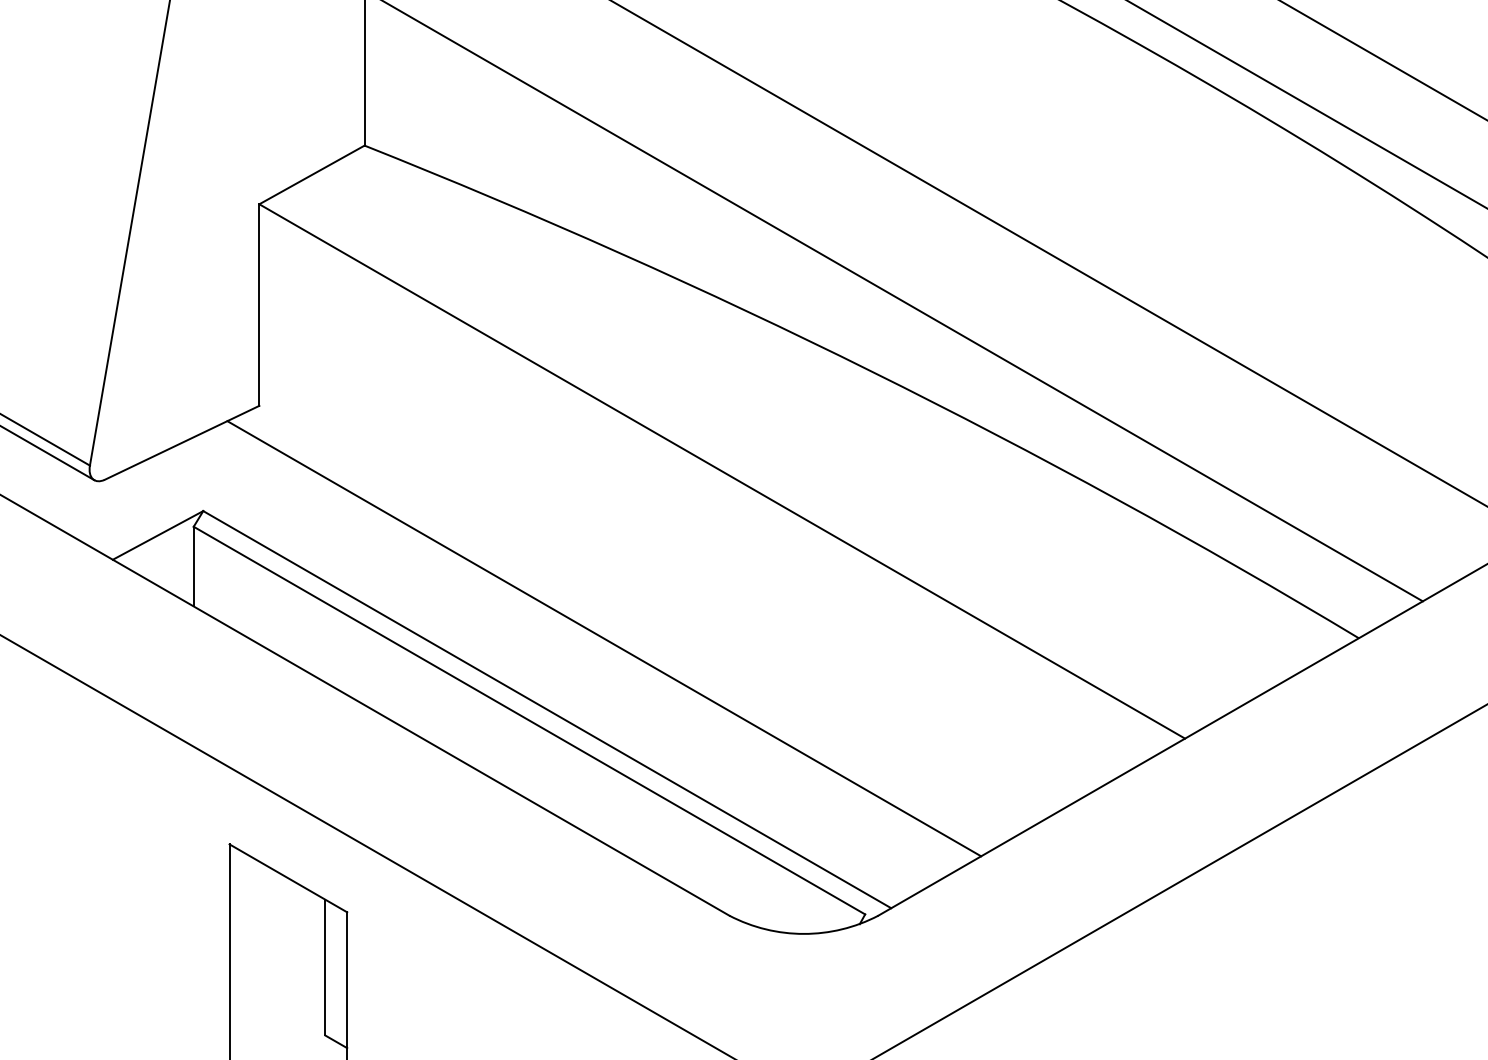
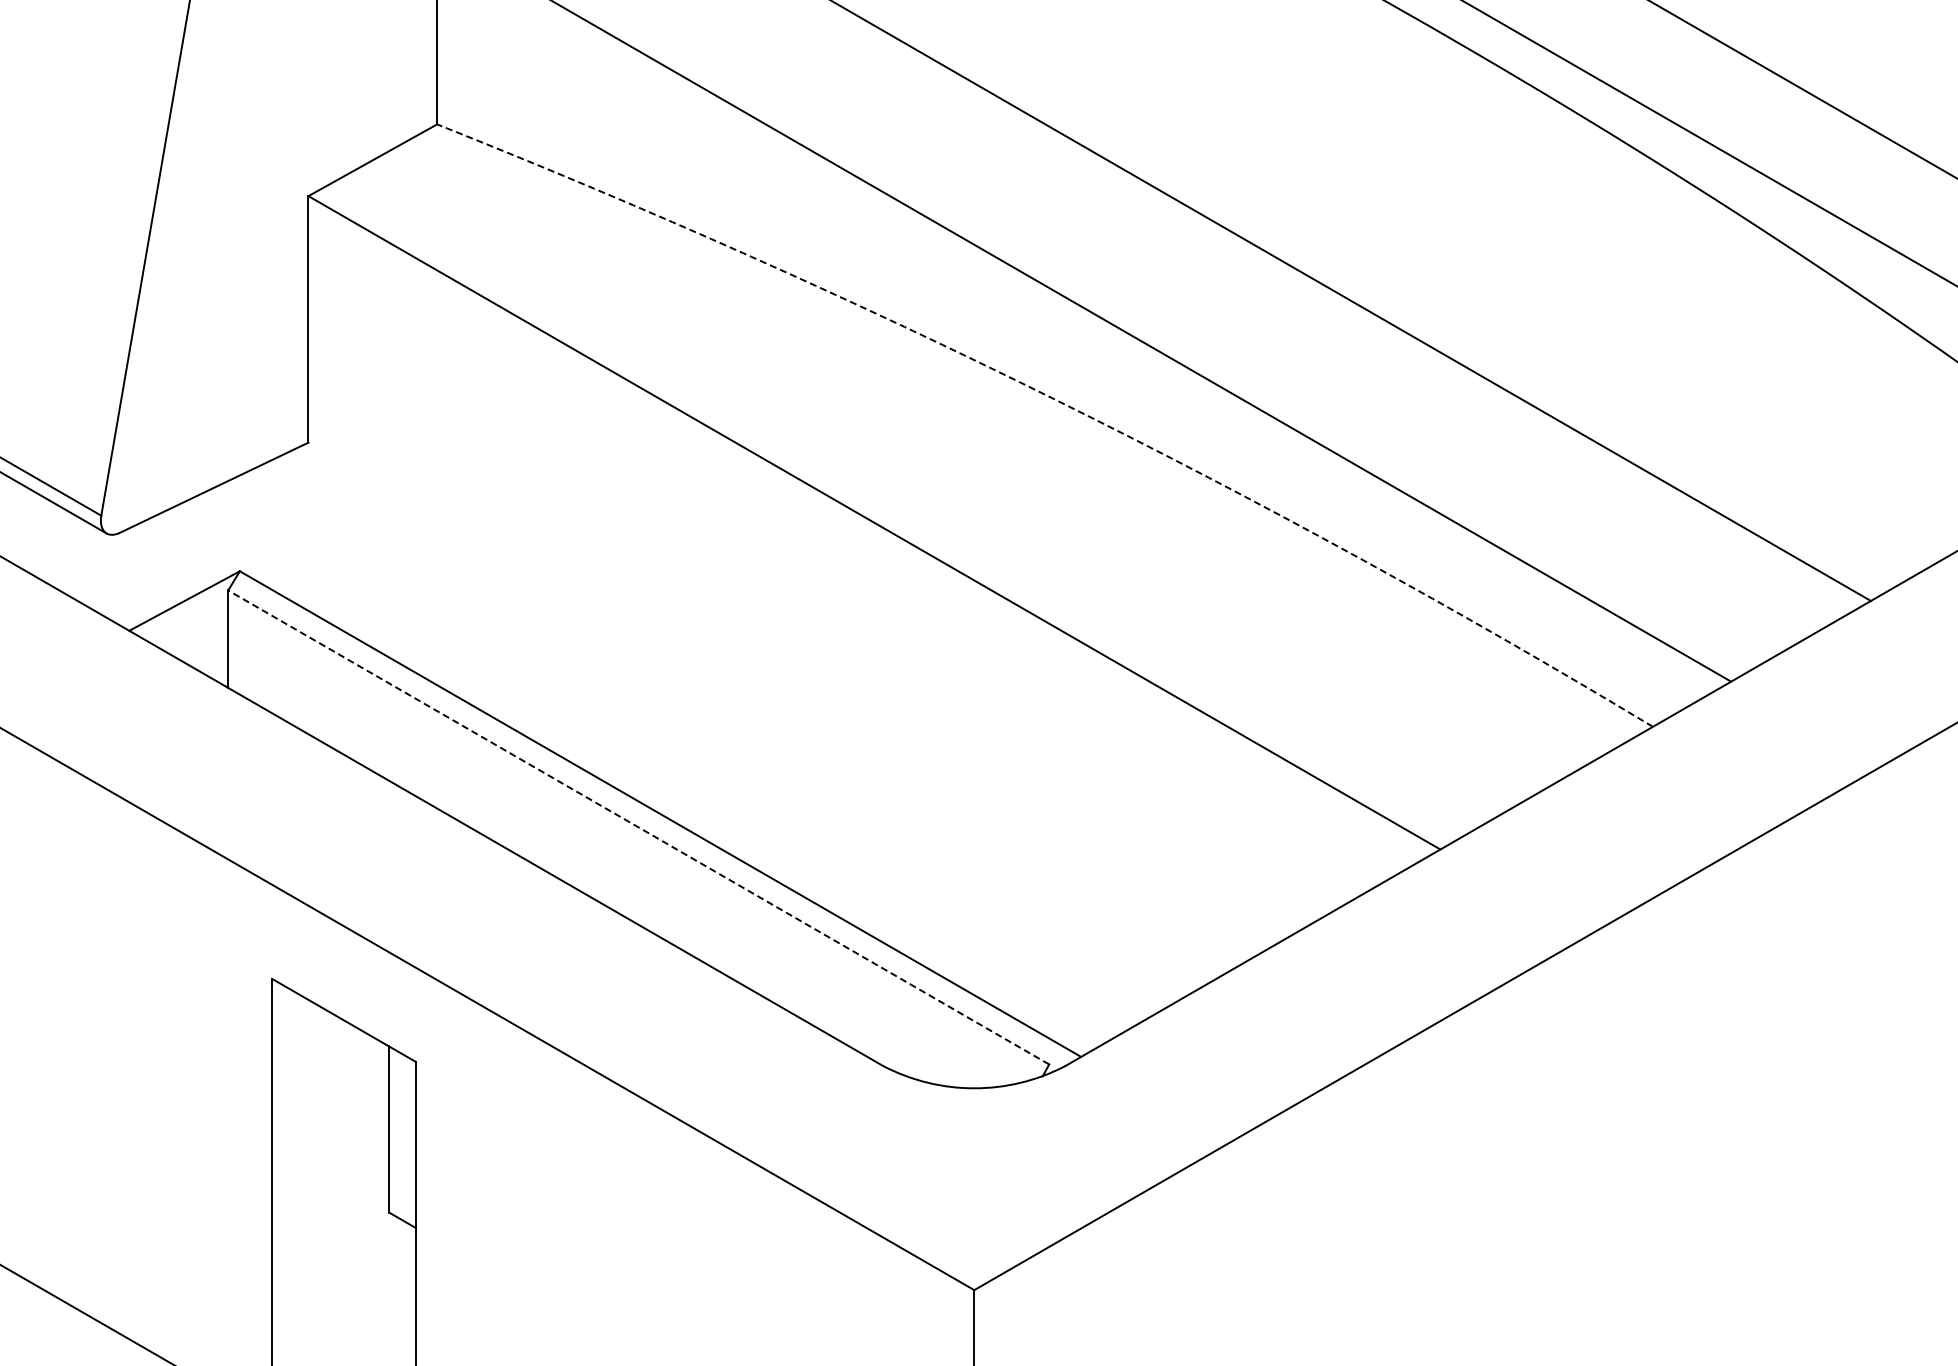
arc: (871, 371) -> (1057, 400), solid -> dashed
line: (604, 638) -> (730, 727), removed
line: (529, 720) -> (638, 827), solid -> dashed

